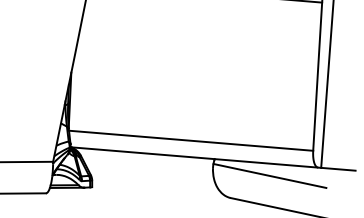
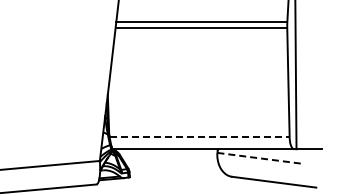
line: (192, 141) -> (200, 137), solid -> dashed
line: (269, 176) -> (259, 158), solid -> dashed

